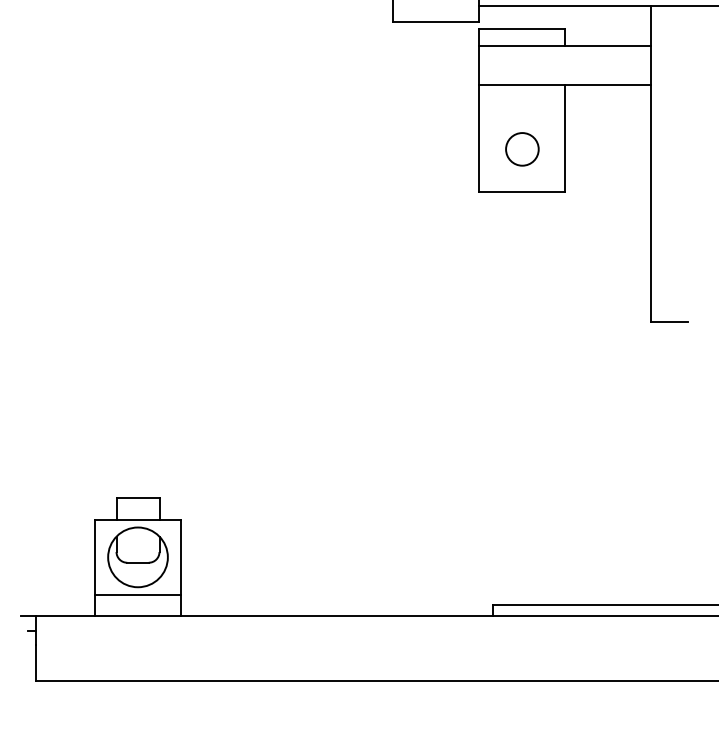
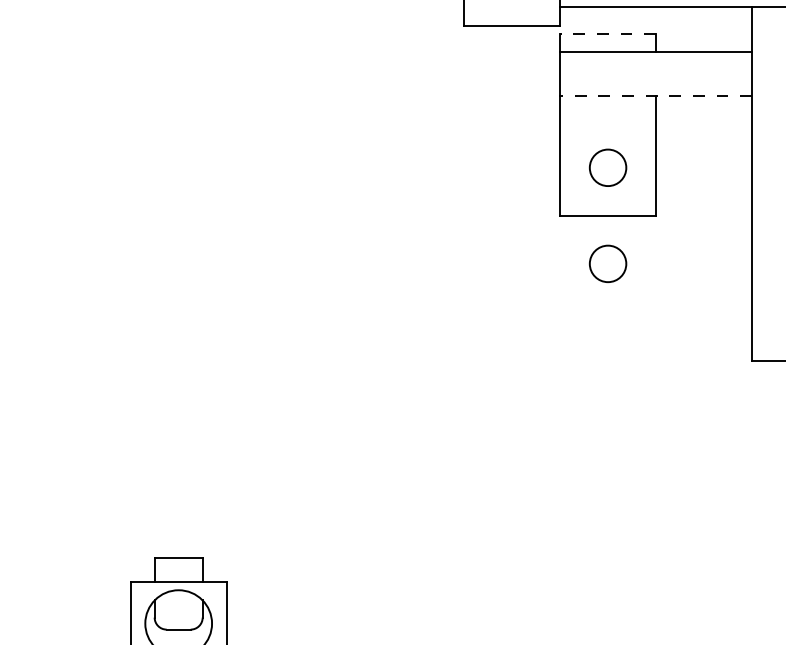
line: (522, 29) -> (608, 33), solid -> dashed
line: (565, 84) -> (656, 95), solid -> dashed
circle: (522, 235) -> (608, 264), added

